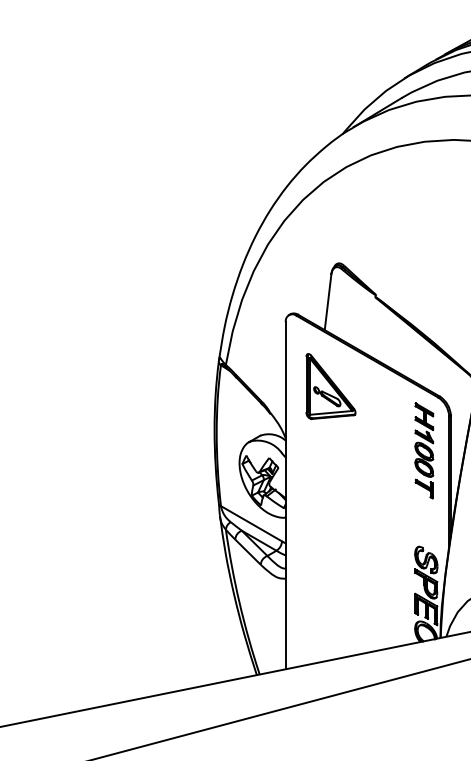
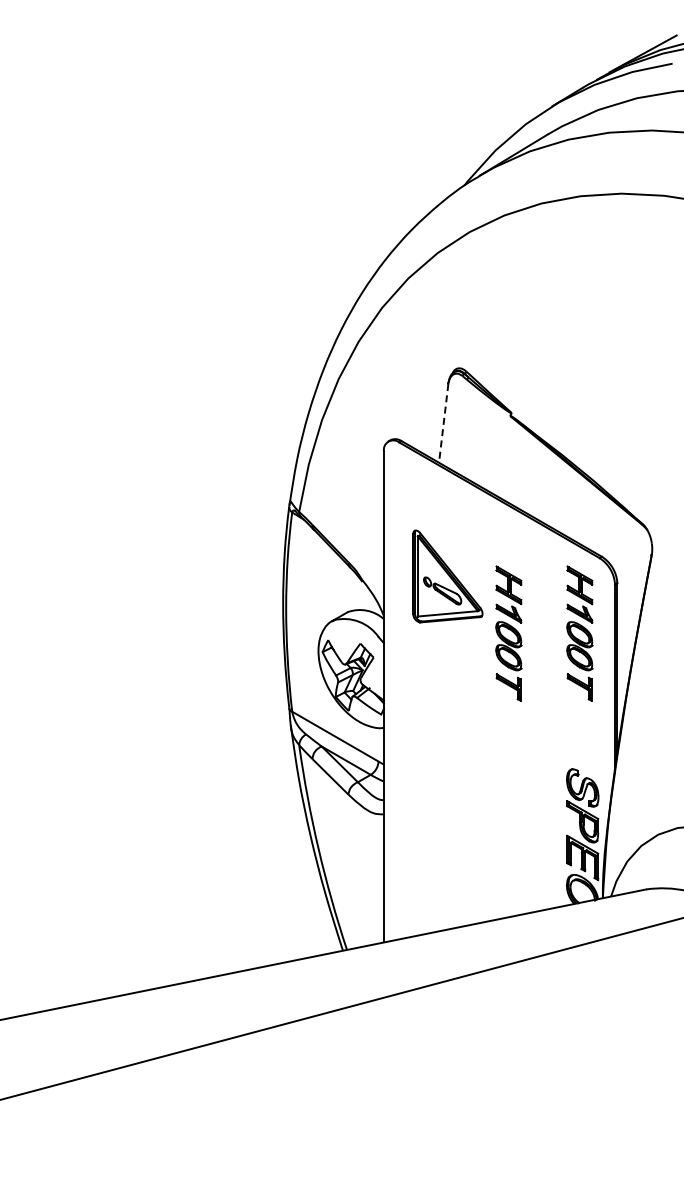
line: (327, 301) -> (443, 422), solid -> dashed
part: (330, 386) -> (447, 576), moved
part: (373, 450) -> (508, 633), added

